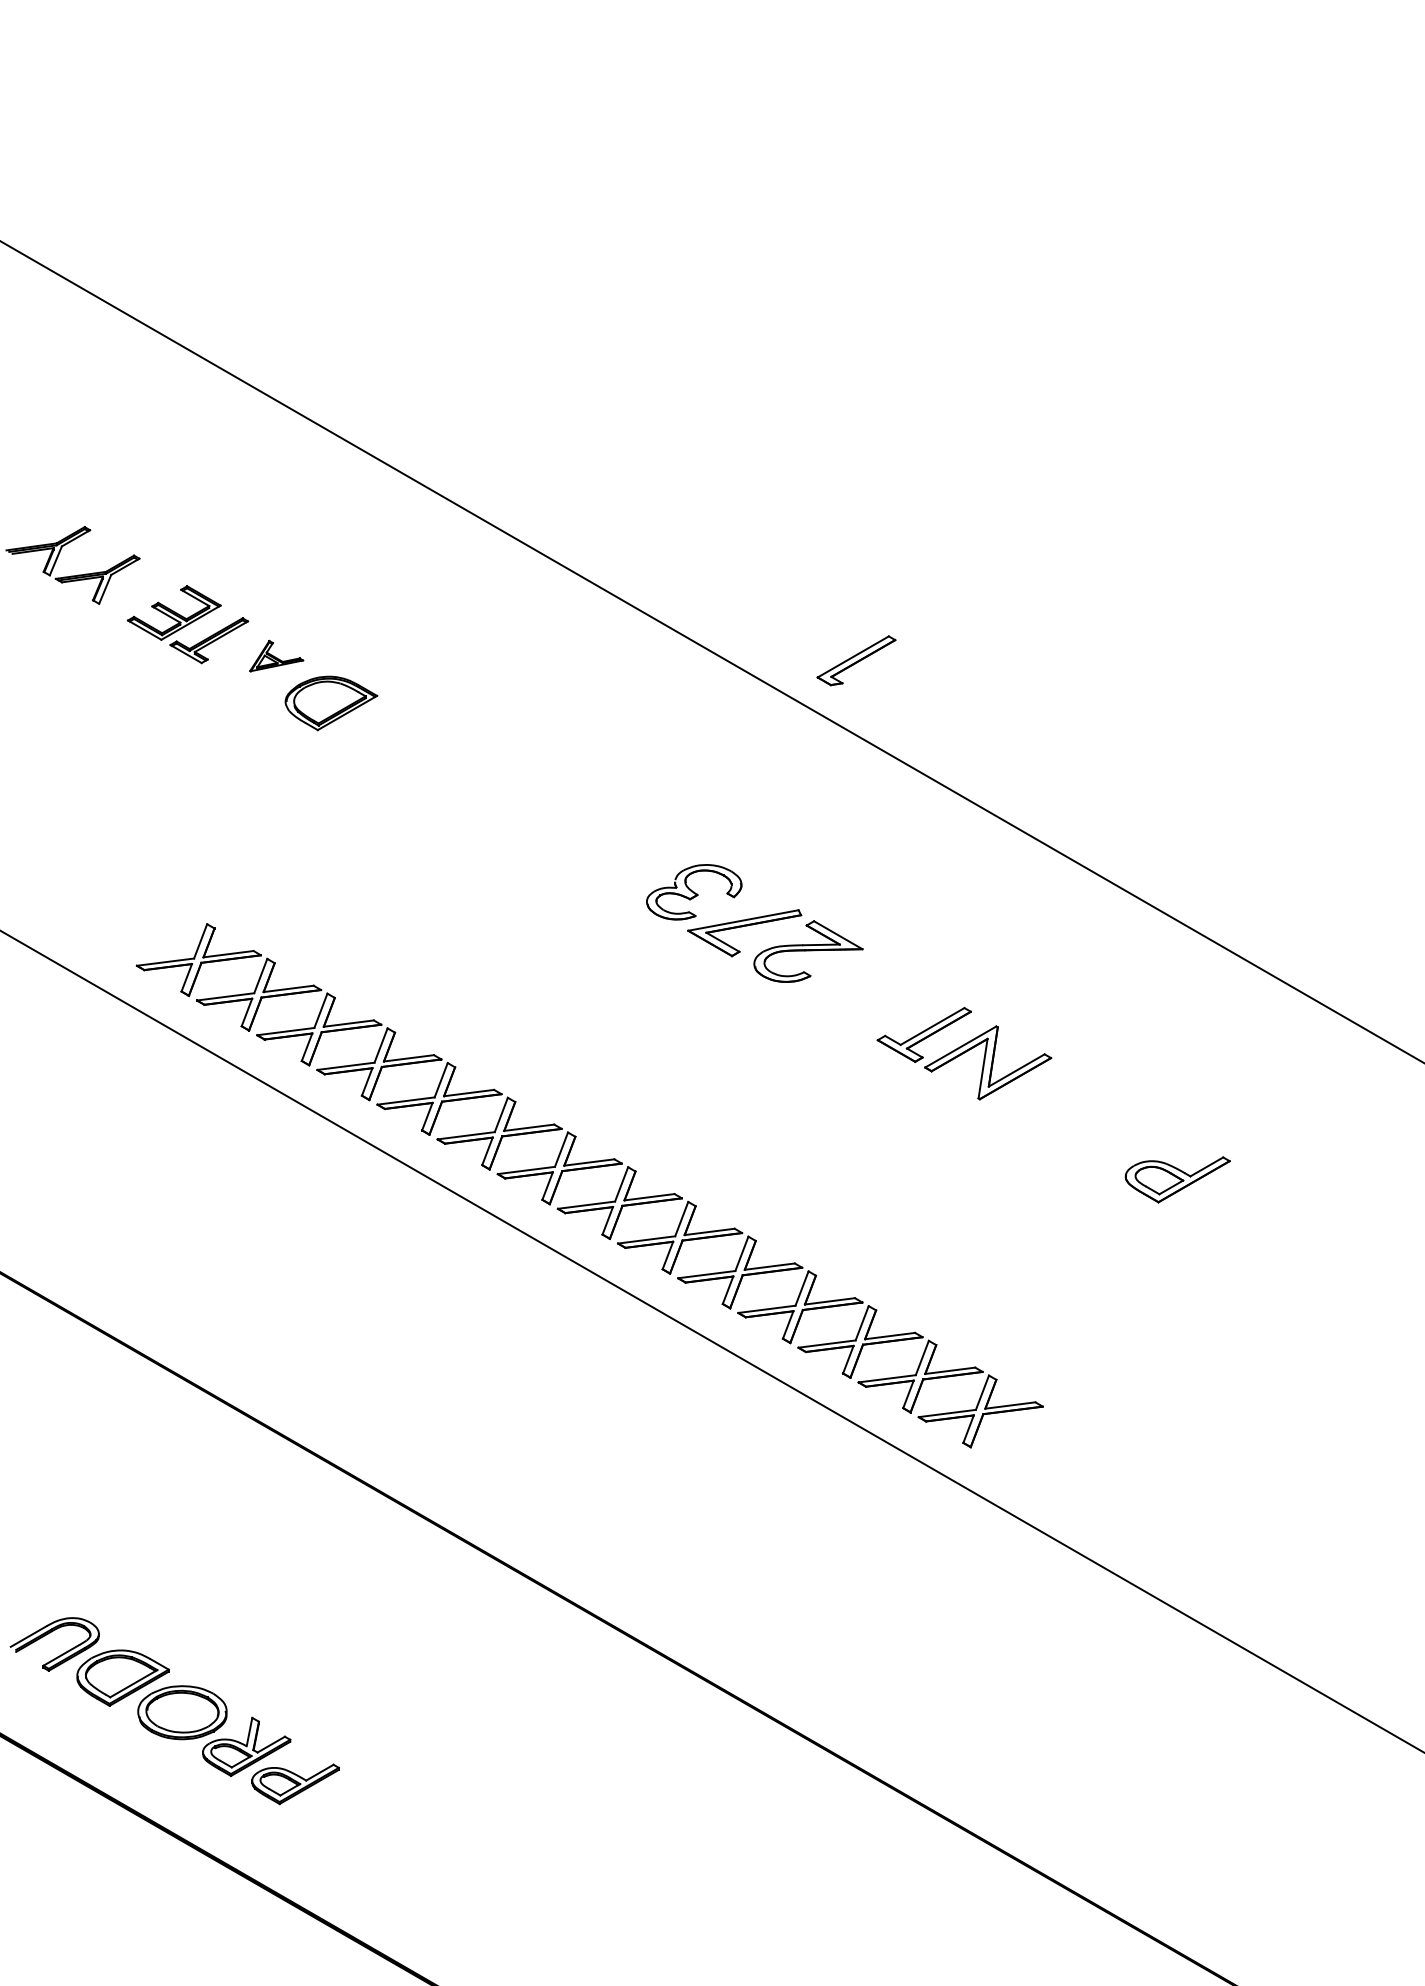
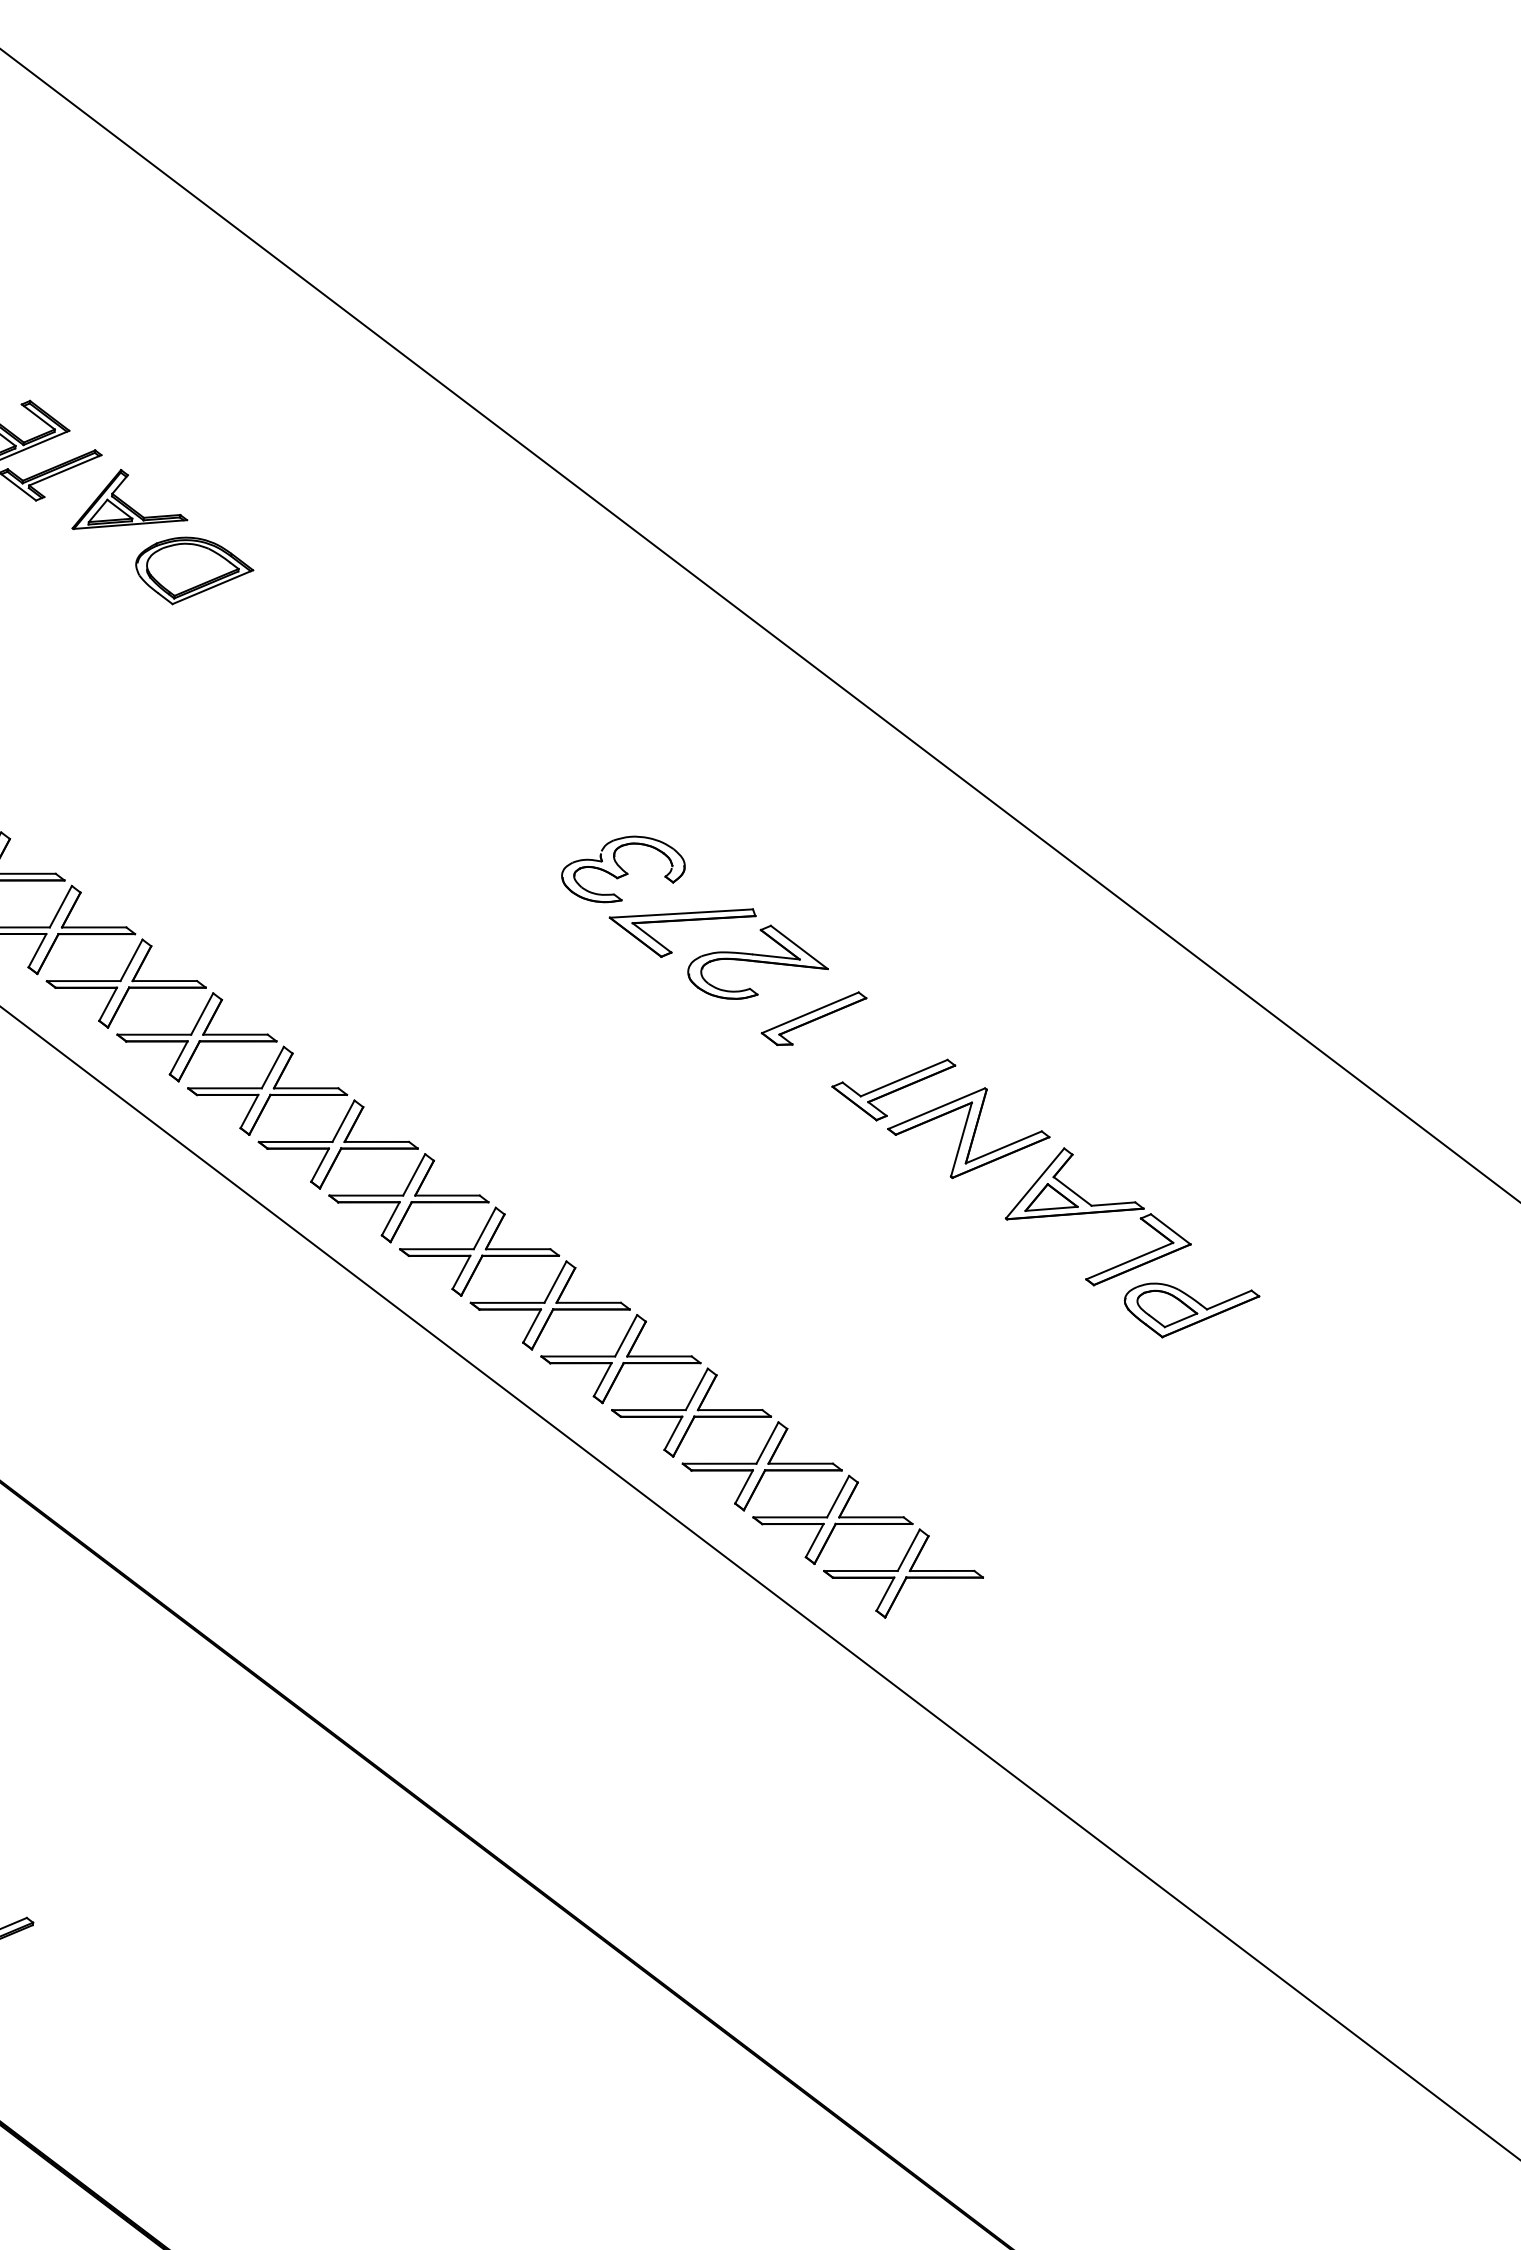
part: (276, 655) -> (132, 502), size x1.67
part: (856, 660) -> (813, 1017), moved
part: (1098, 1116) -> (1100, 1218), added

